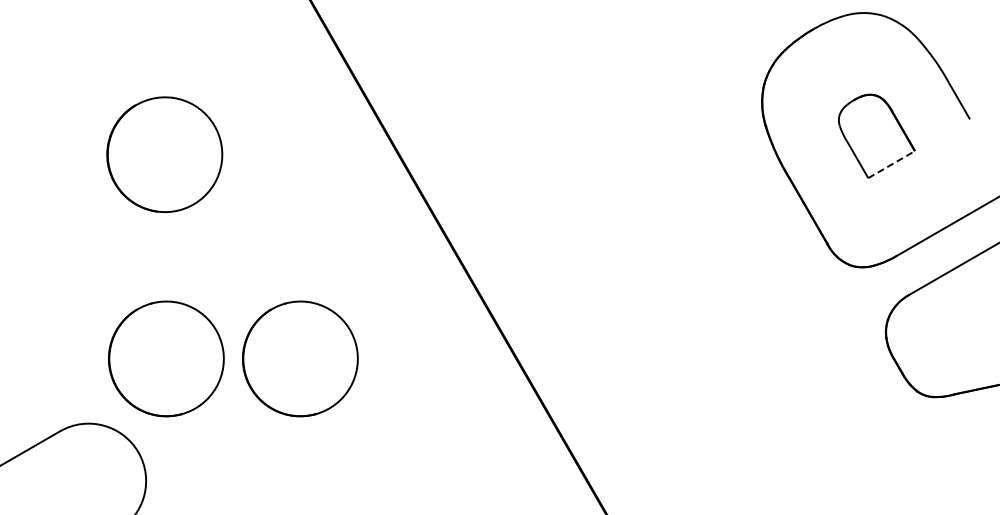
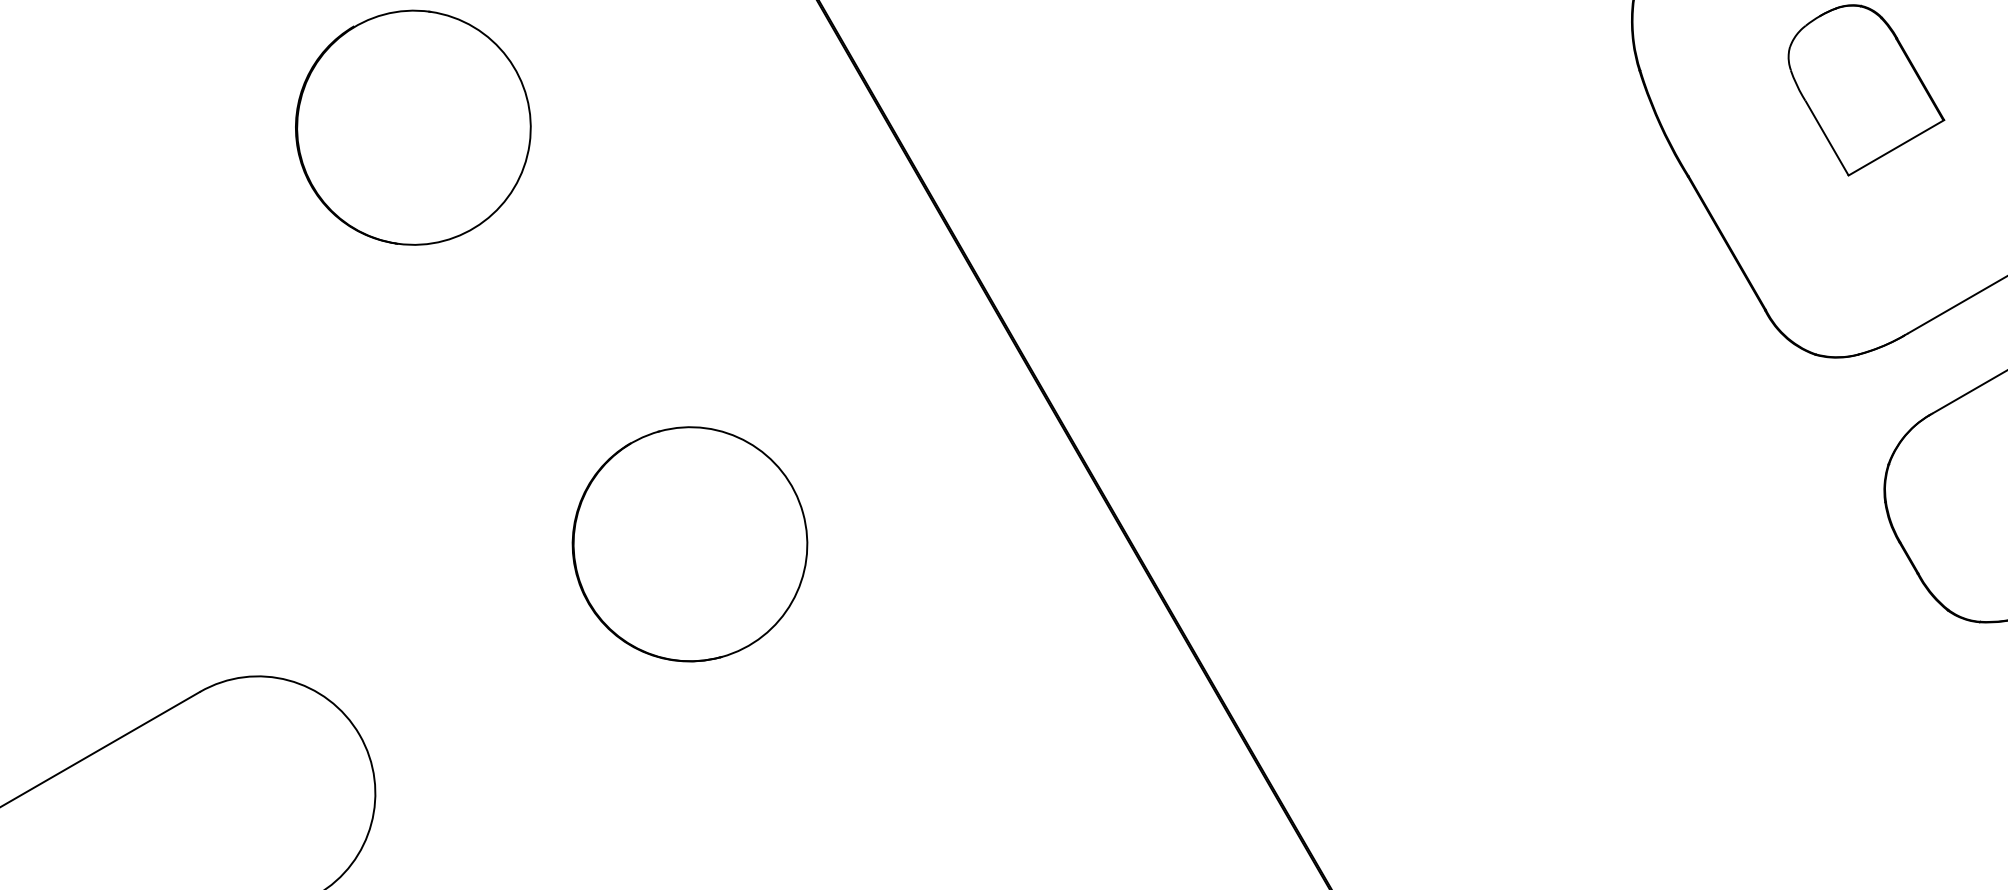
line: (892, 164) -> (1897, 147), dashed -> solid
part: (166, 358) -> (416, 543), removed

